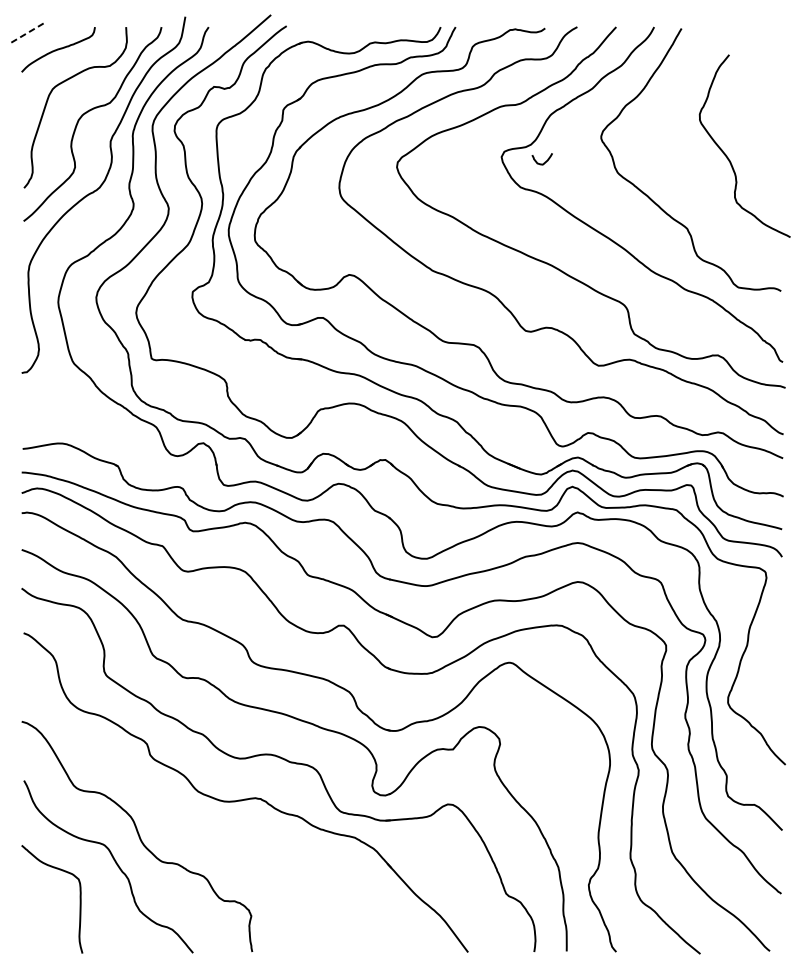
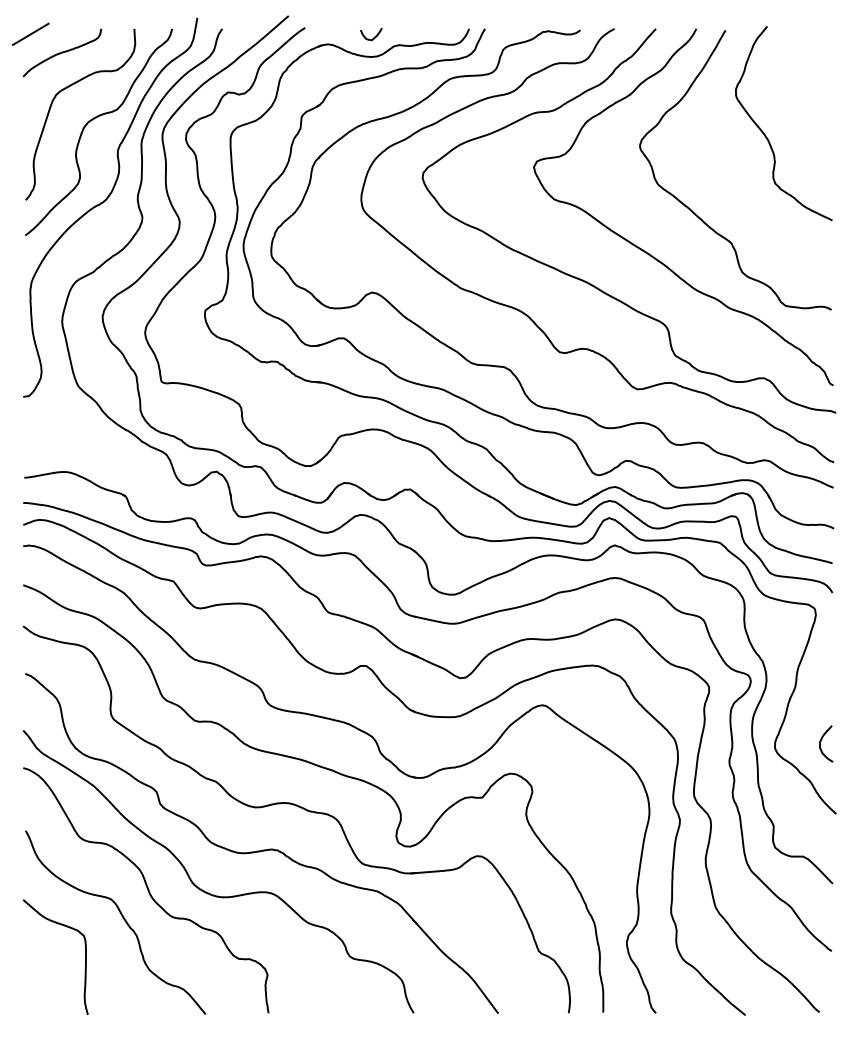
line: (28, 32) -> (30, 34), dashed -> solid
curve: (728, 157) -> (766, 135), moved
curve: (545, 161) -> (374, 36), moved
curve: (771, 696) -> (821, 741), added
curve: (198, 839) -> (211, 893), added

